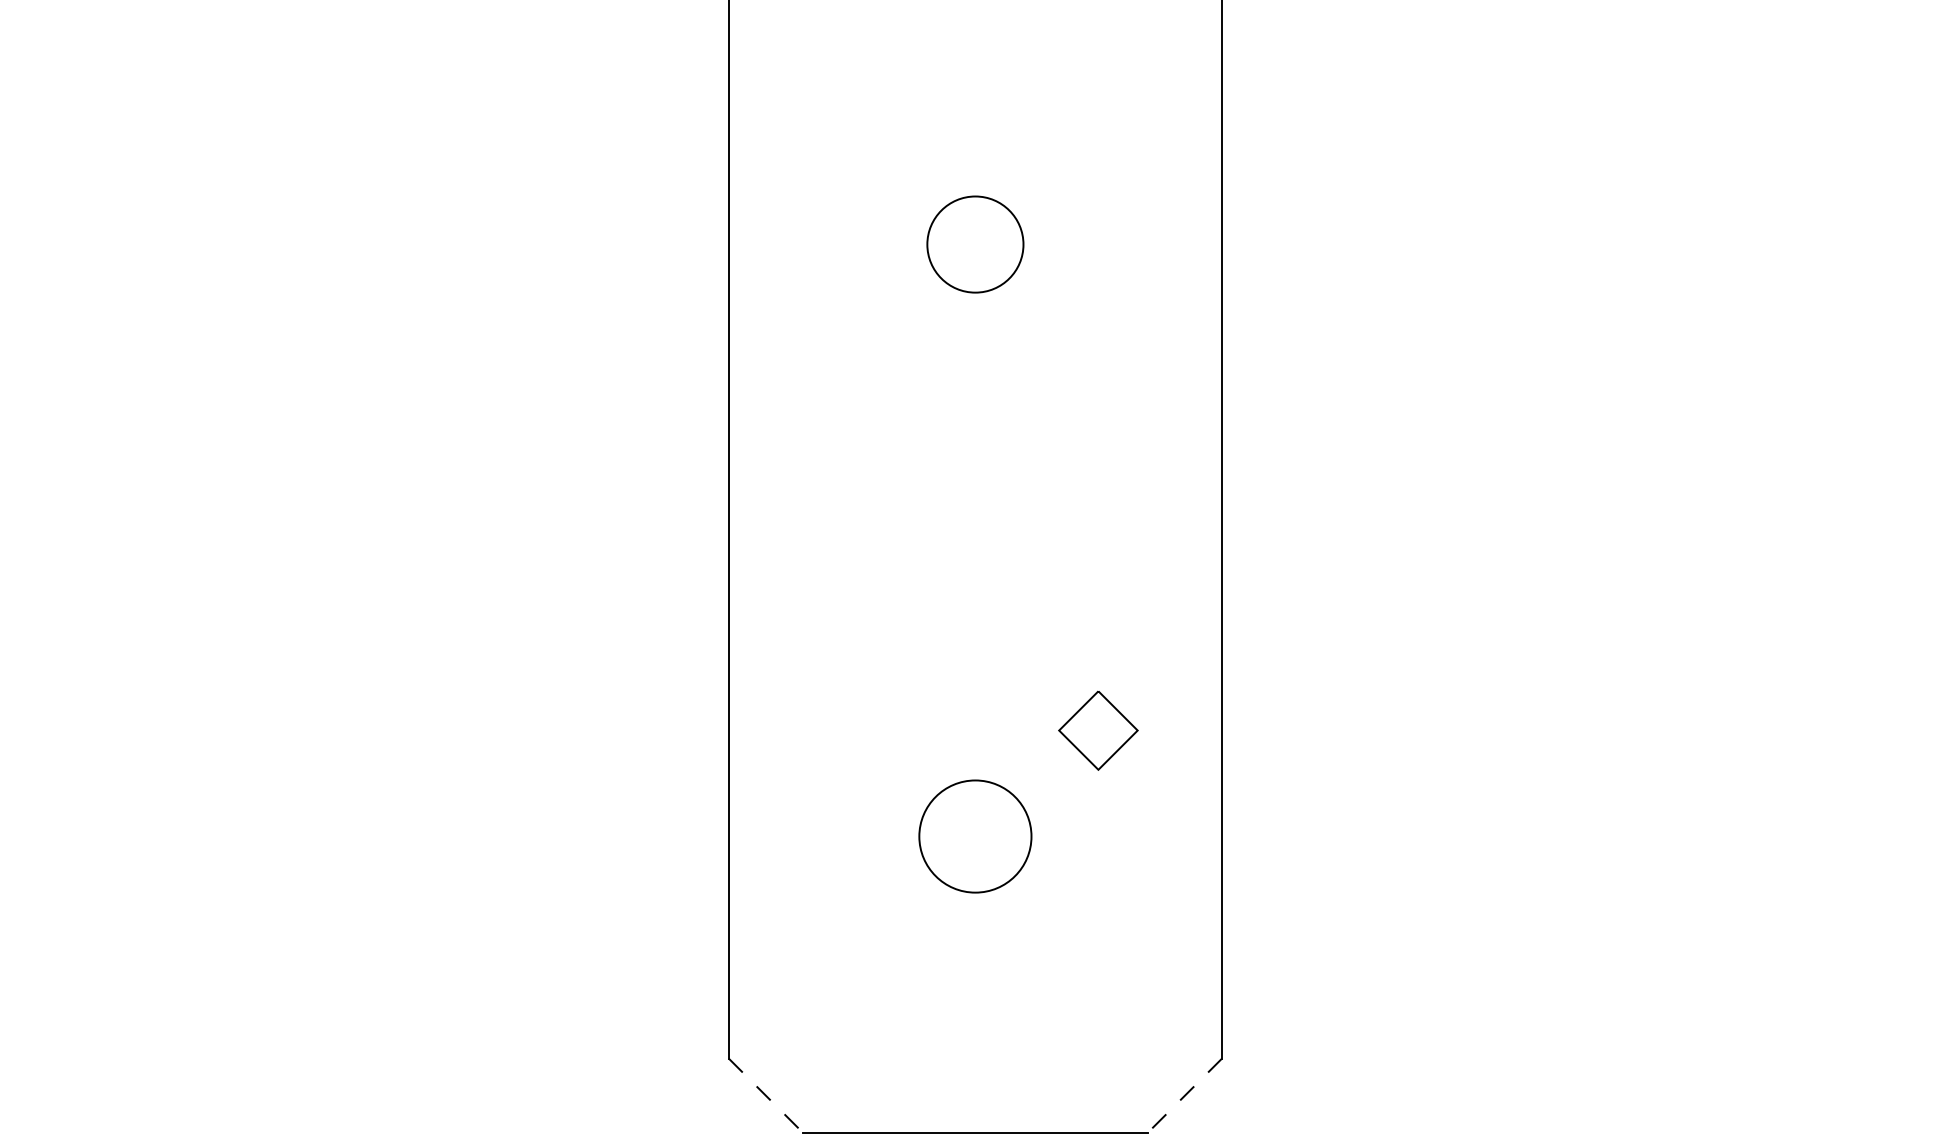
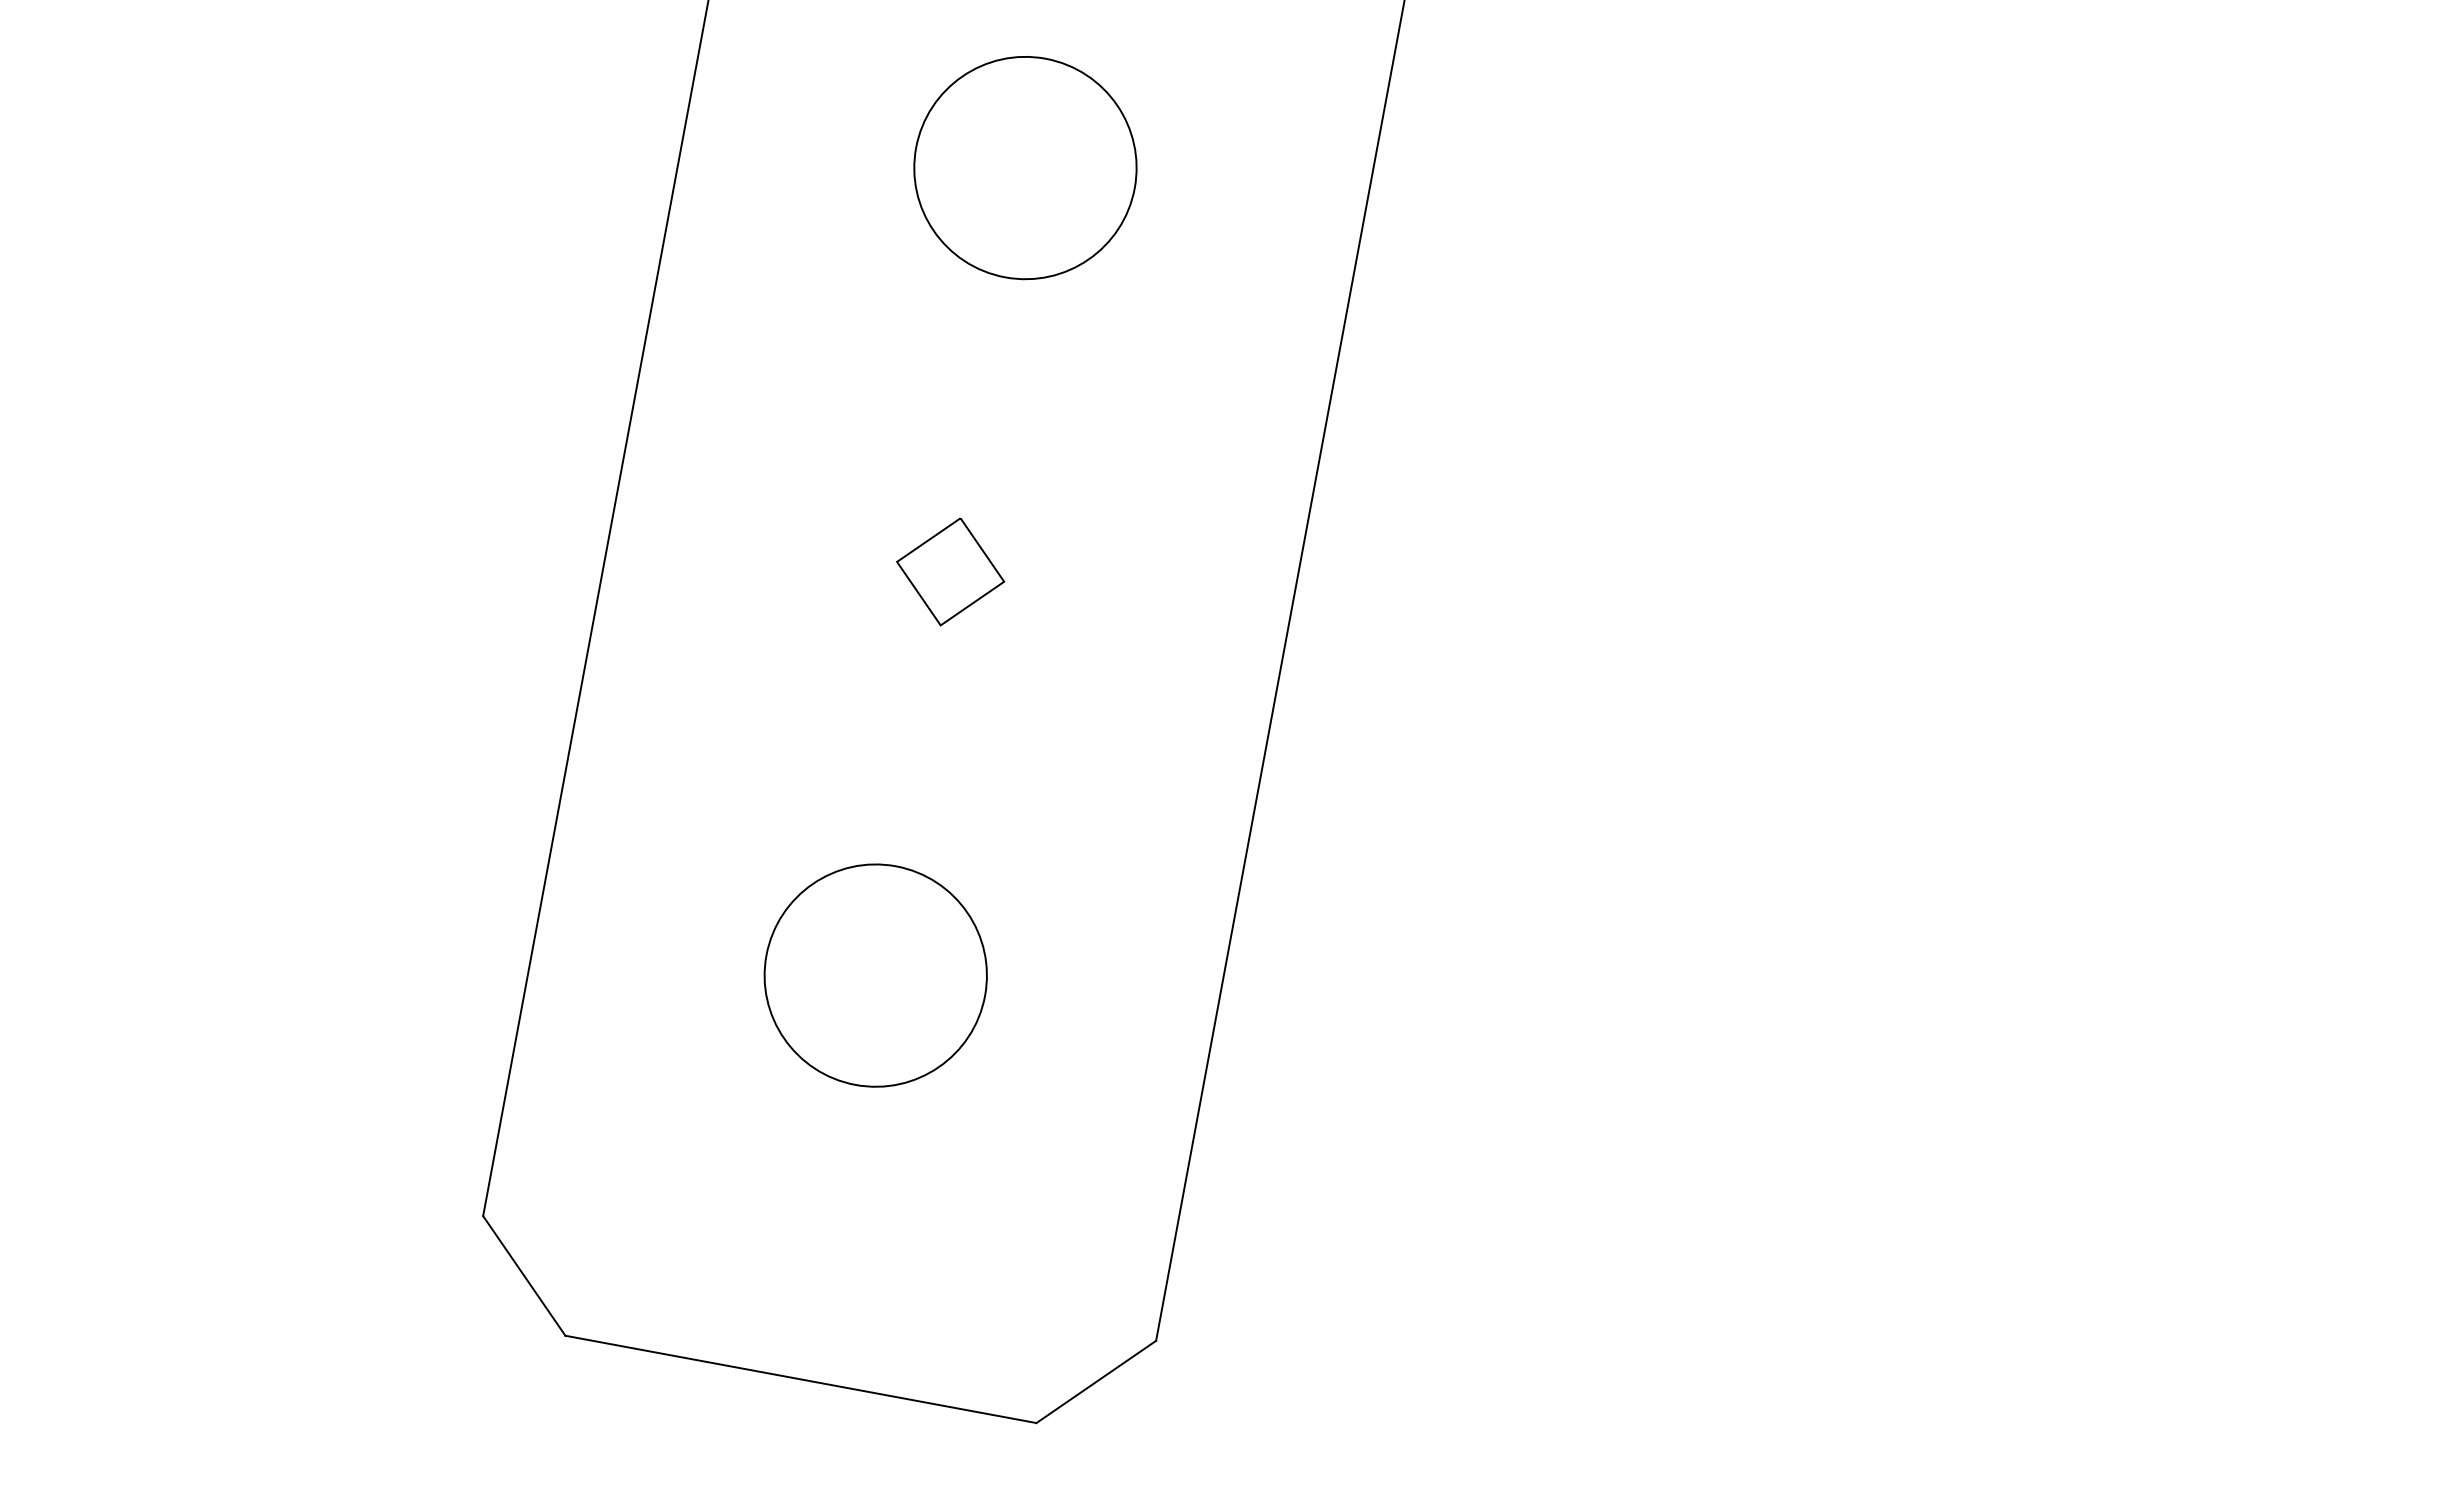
circle: (975, 244) -> (1025, 167), size x1.67
part: (1098, 730) -> (950, 571), moved
circle: (975, 836) -> (875, 975), size x1.43
line: (766, 1095) -> (525, 1276), dashed -> solid
line: (1184, 1095) -> (1095, 1381), dashed -> solid

